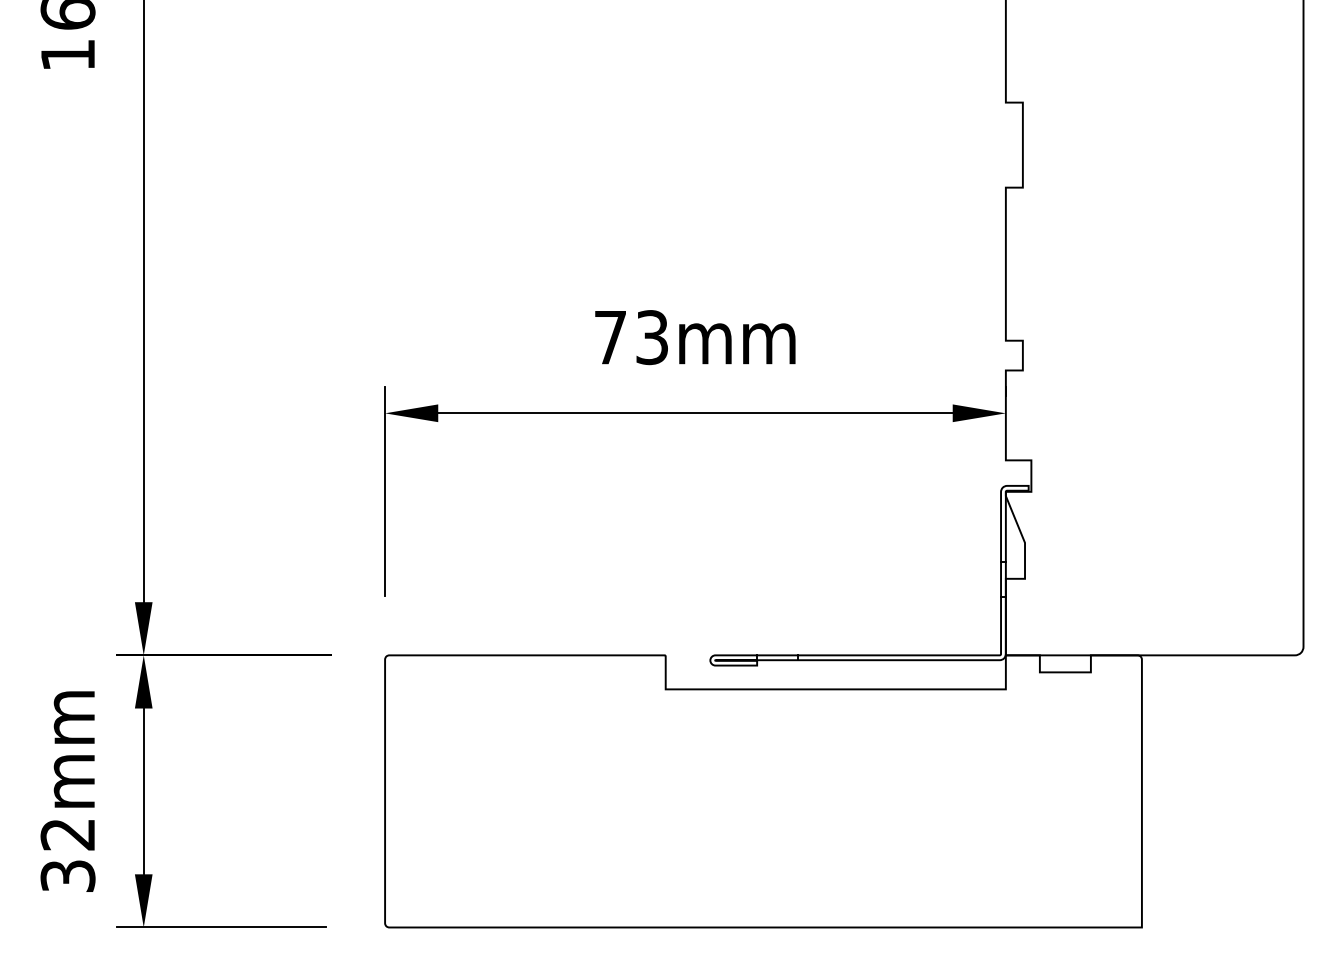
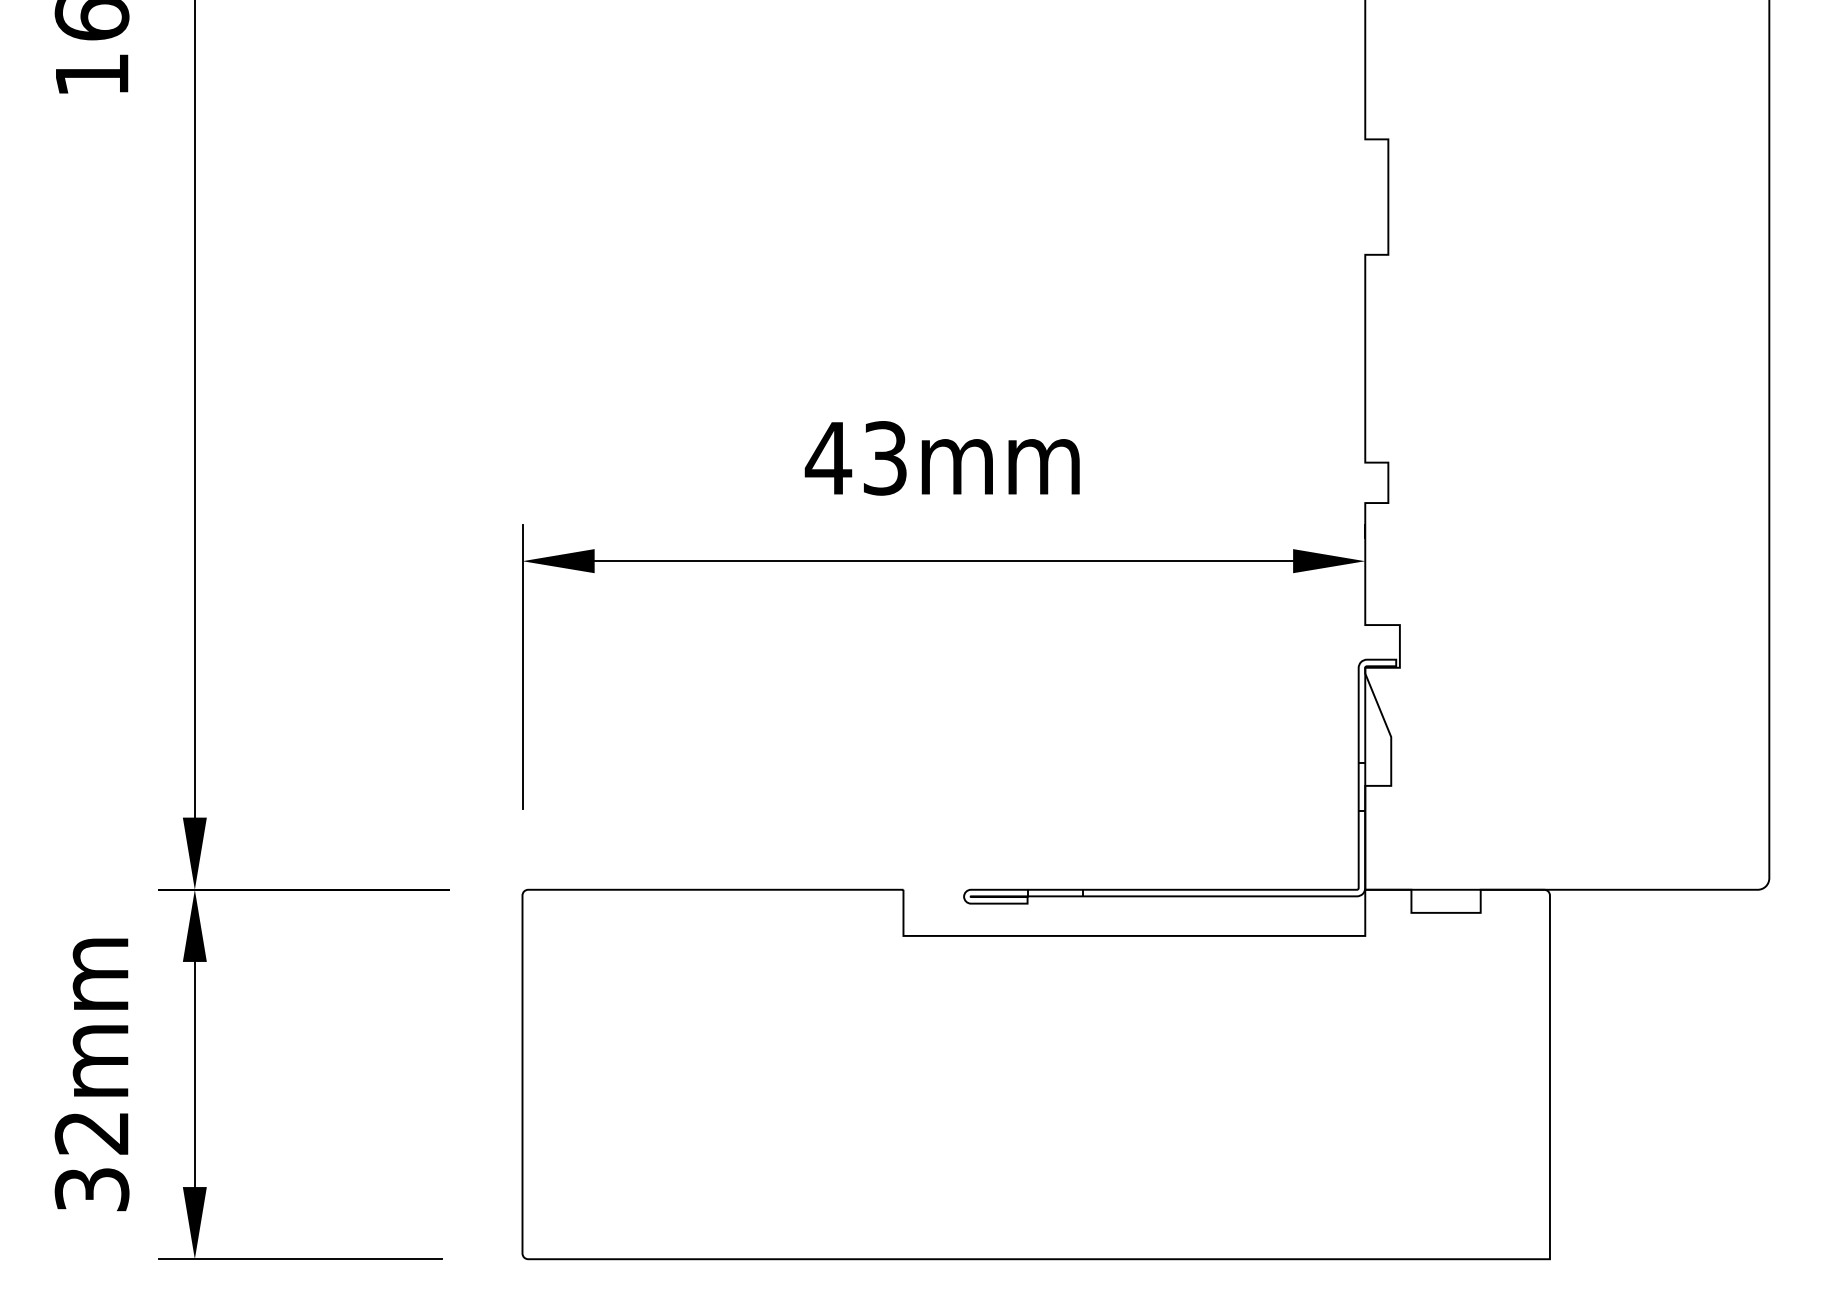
text: (610, 337) -> (828, 458), 73mm -> 43mm

